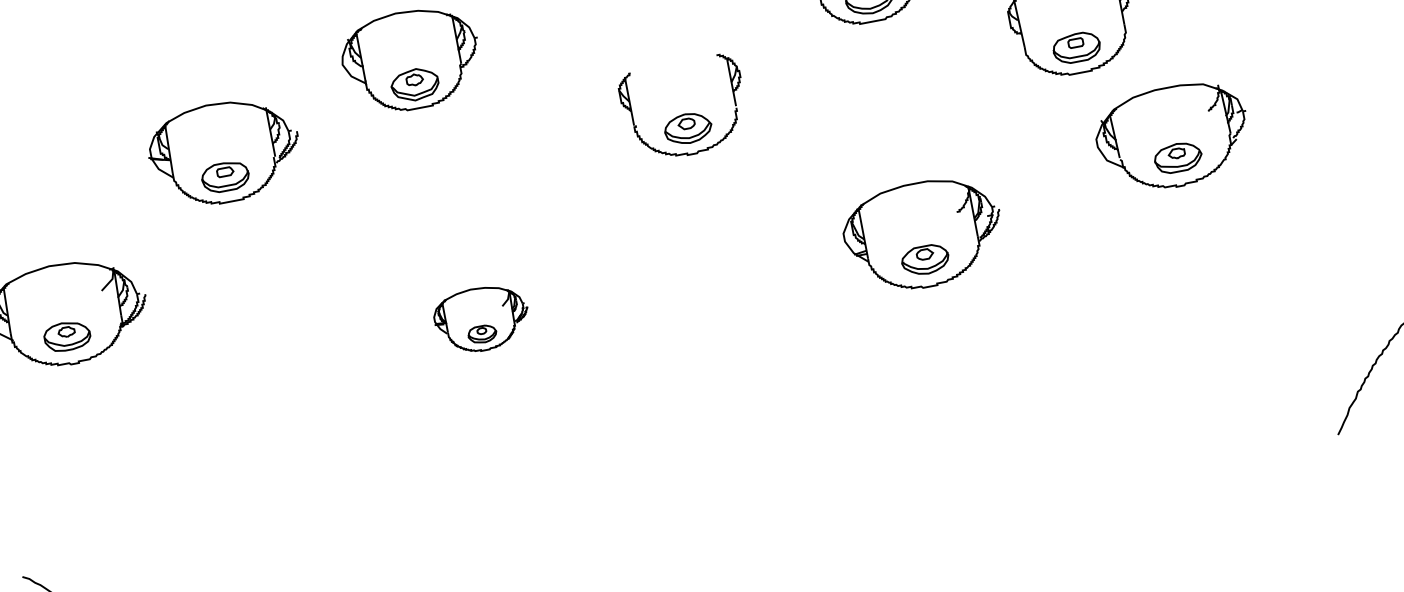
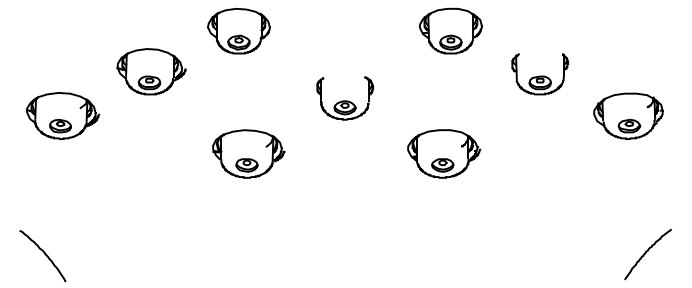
part: (685, 108) -> (345, 98), moved
part: (1171, 135) -> (628, 115), moved
part: (225, 151) -> (151, 71), moved
part: (924, 233) -> (444, 153), moved
part: (480, 318) -> (248, 153), size x1.67

